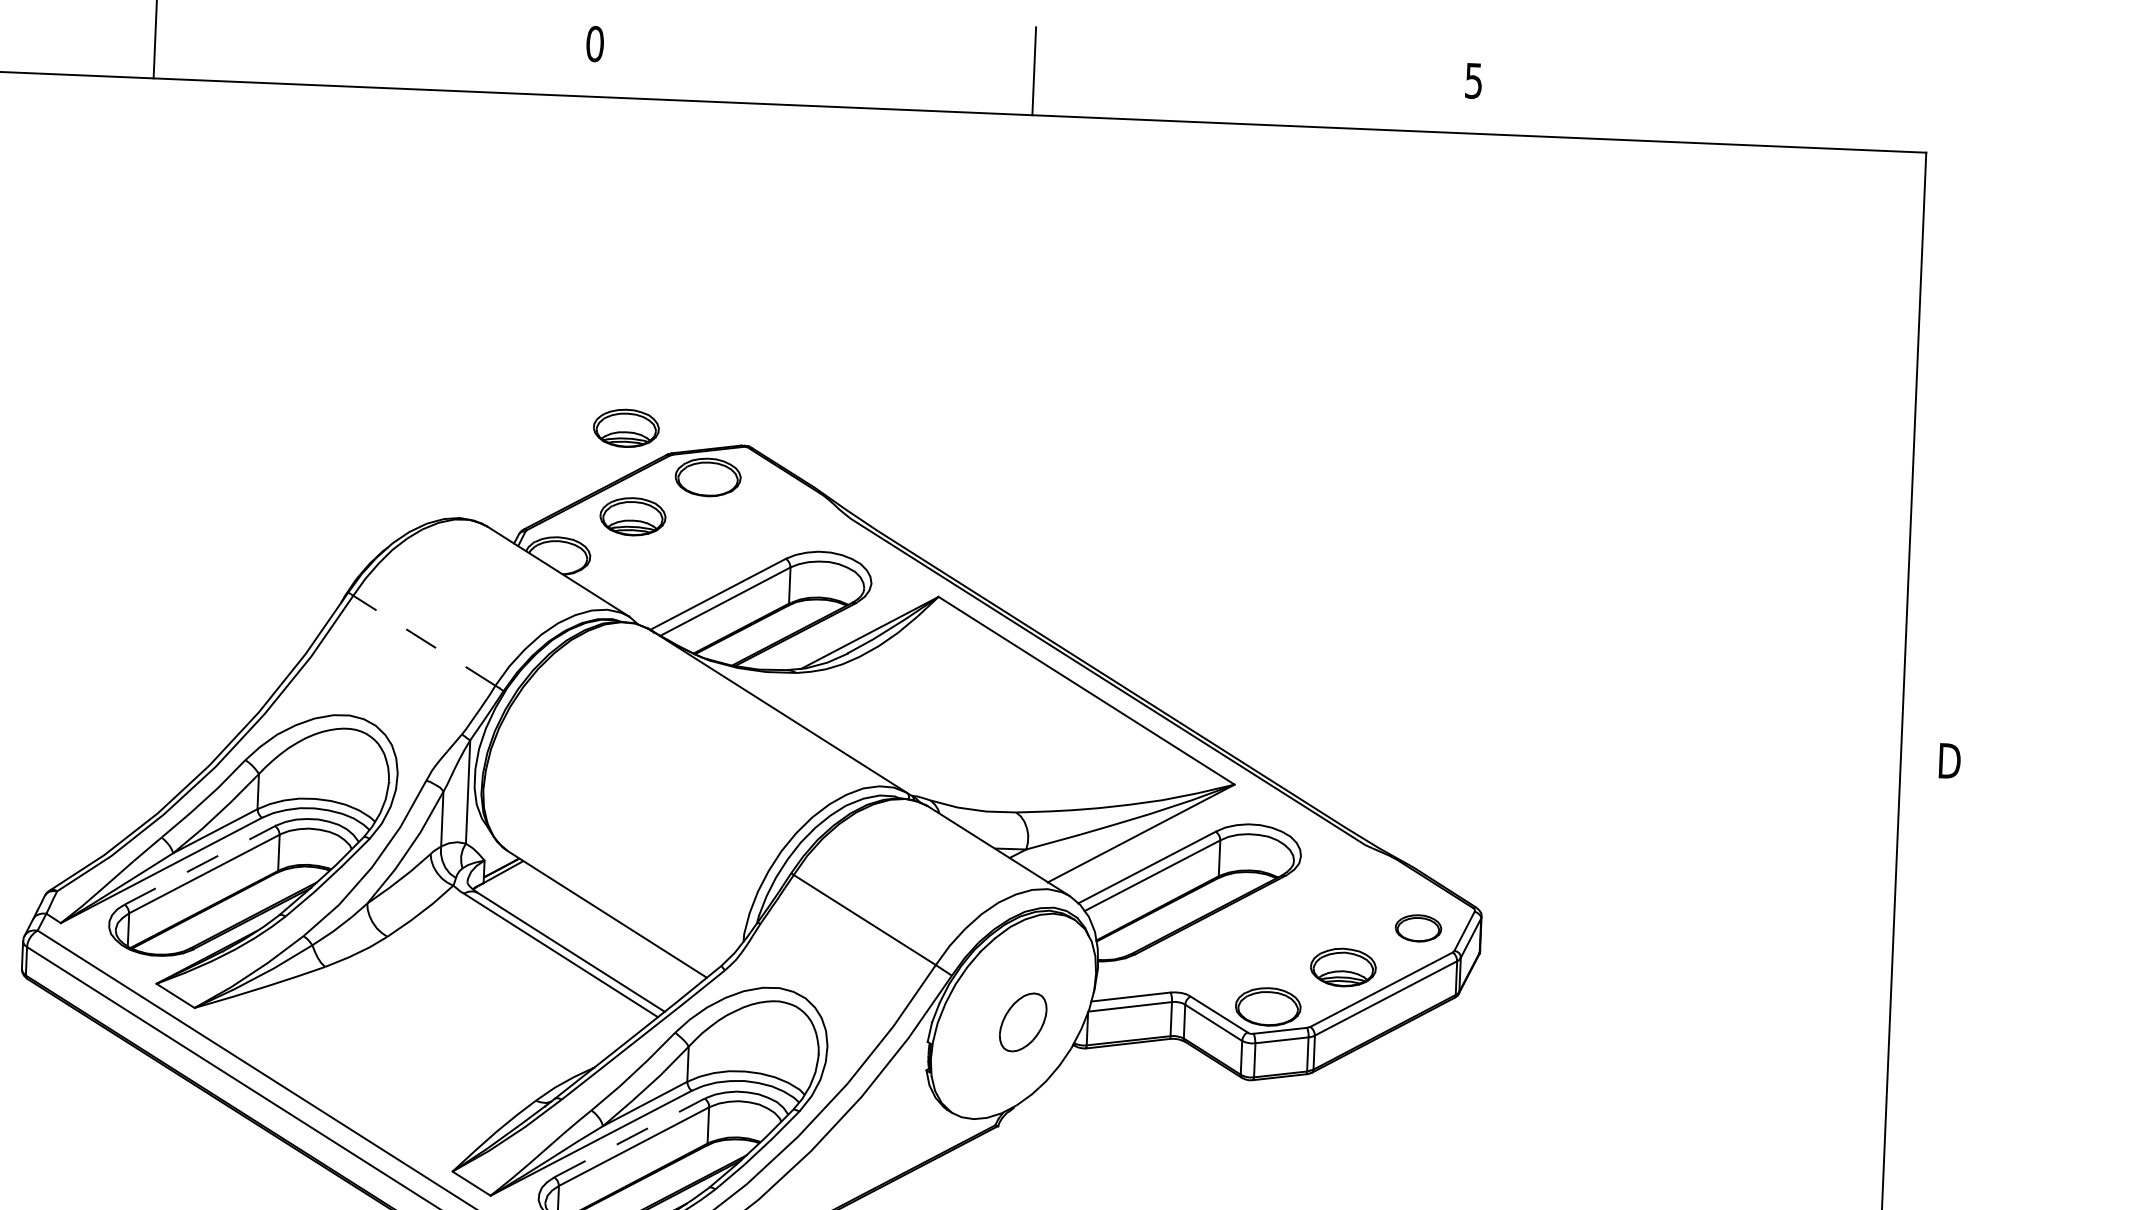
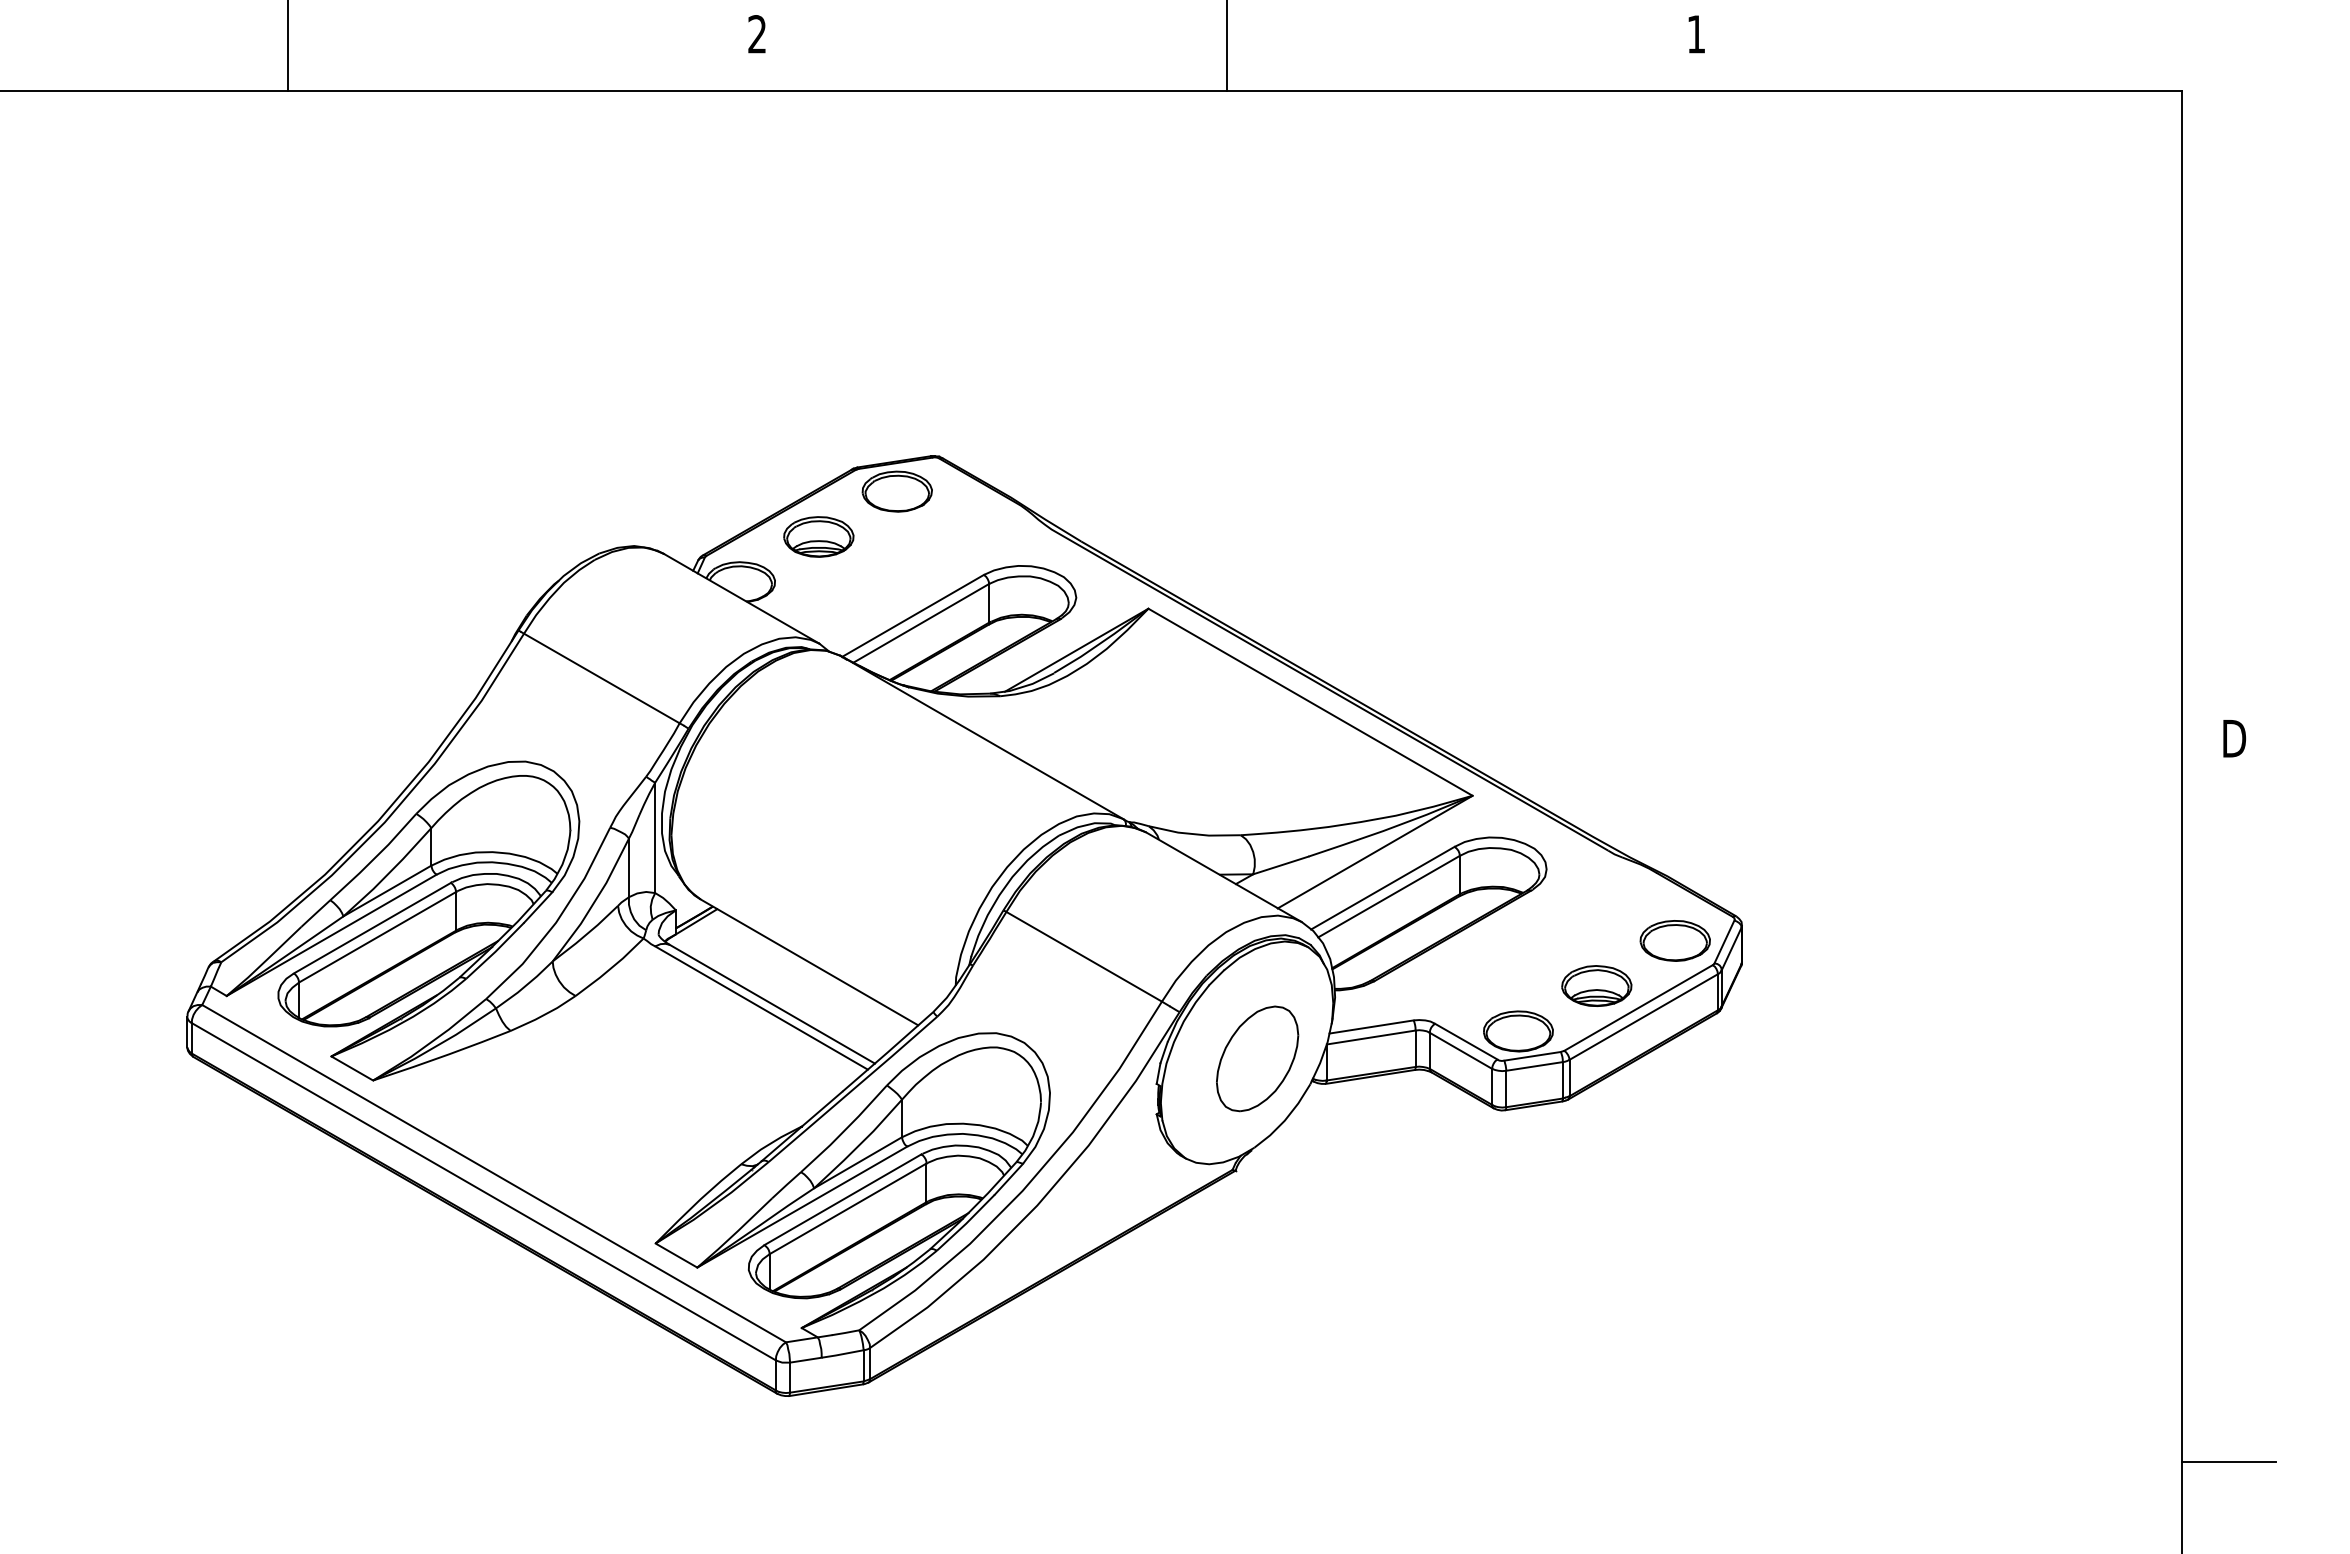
text: (595, 44) -> (757, 34), 0 -> 2
text: (1473, 80) -> (1695, 34), 5 -> 1
part: (626, 427) -> (807, 442), removed
line: (422, 639) -> (599, 677), dashed -> solid
line: (199, 865) -> (372, 928), dashed -> solid
part: (1417, 927) -> (1674, 940), size x1.43
part: (1023, 1022) -> (1257, 1058), size x1.67
line: (630, 1137) -> (843, 1199), dashed -> solid

